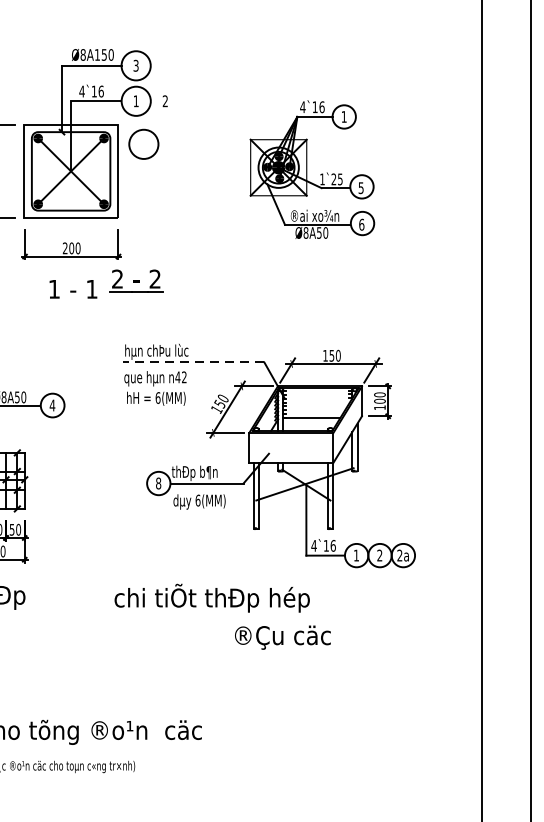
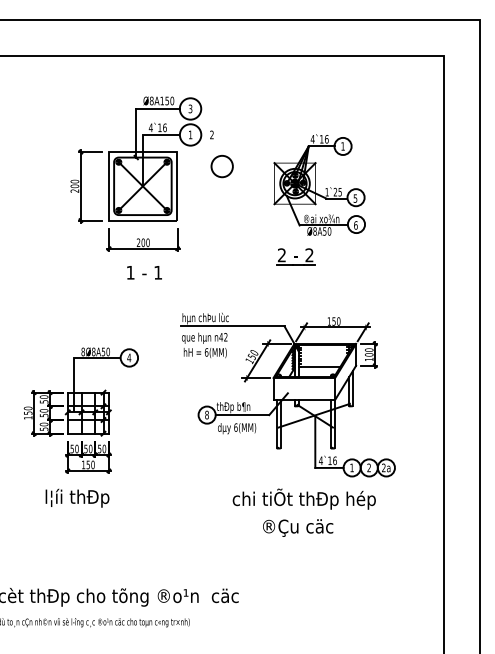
circle: (142, 144) -> (221, 166), moved
part: (136, 280) -> (295, 256), moved
line: (193, 362) -> (232, 326), dashed -> solid
text: (211, 597) -> (303, 498), moved

